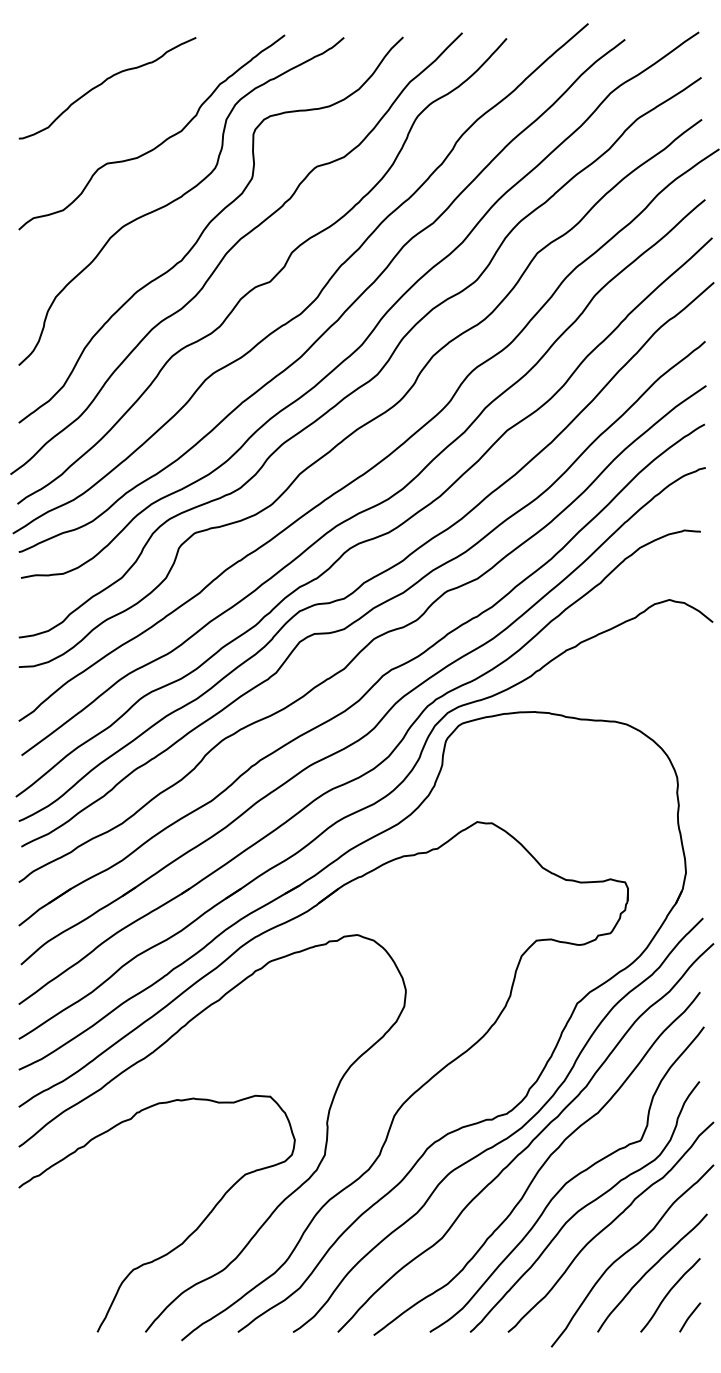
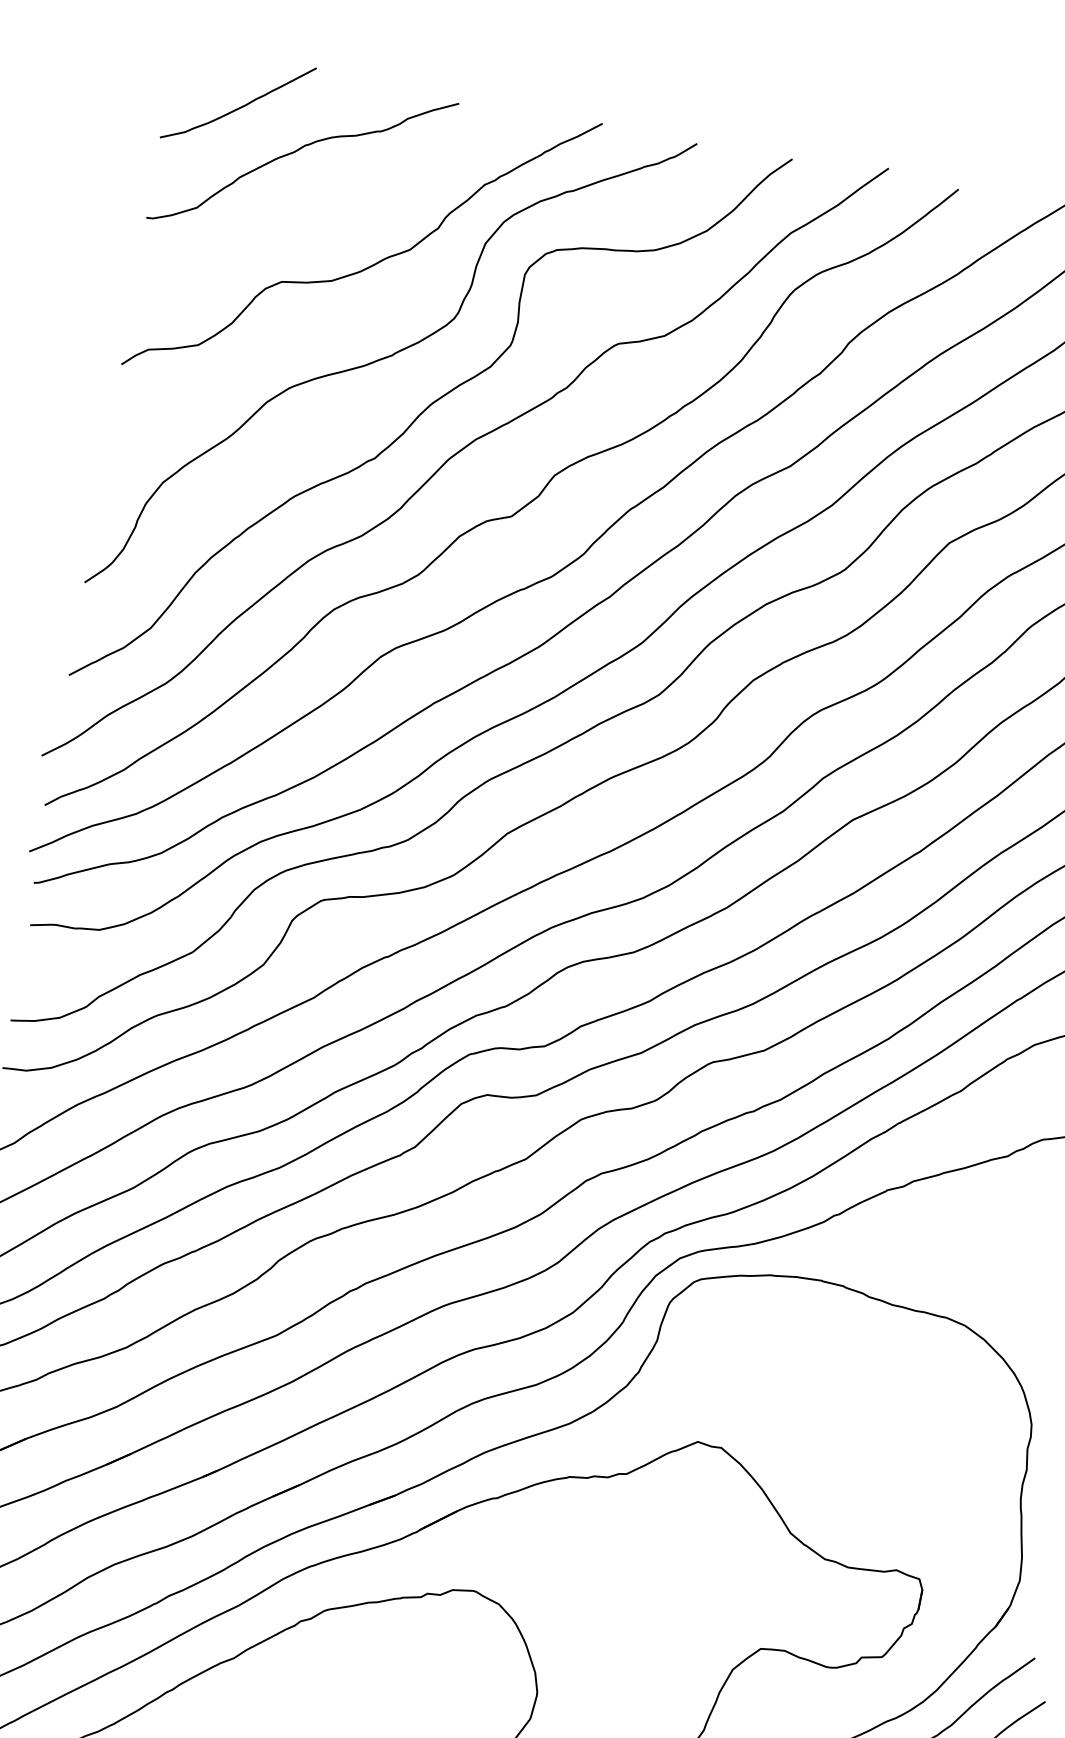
curve: (64, 61) -> (240, 106), added

